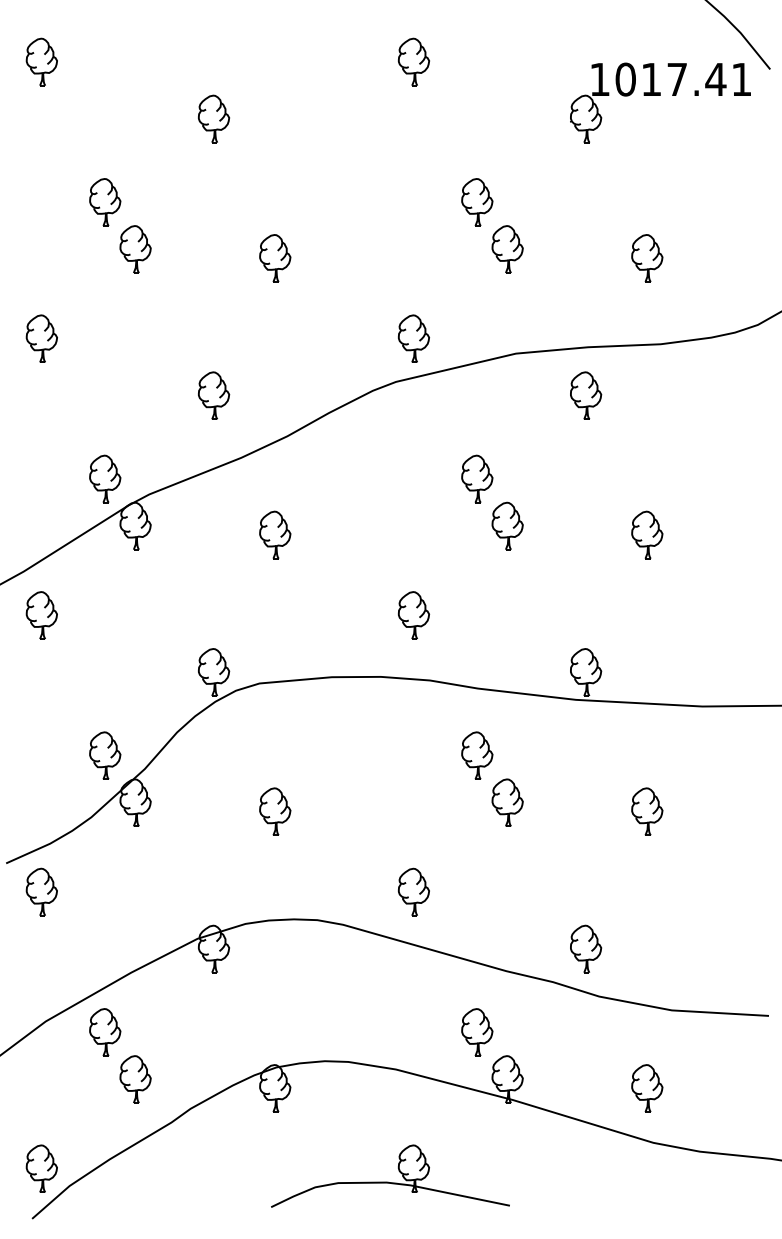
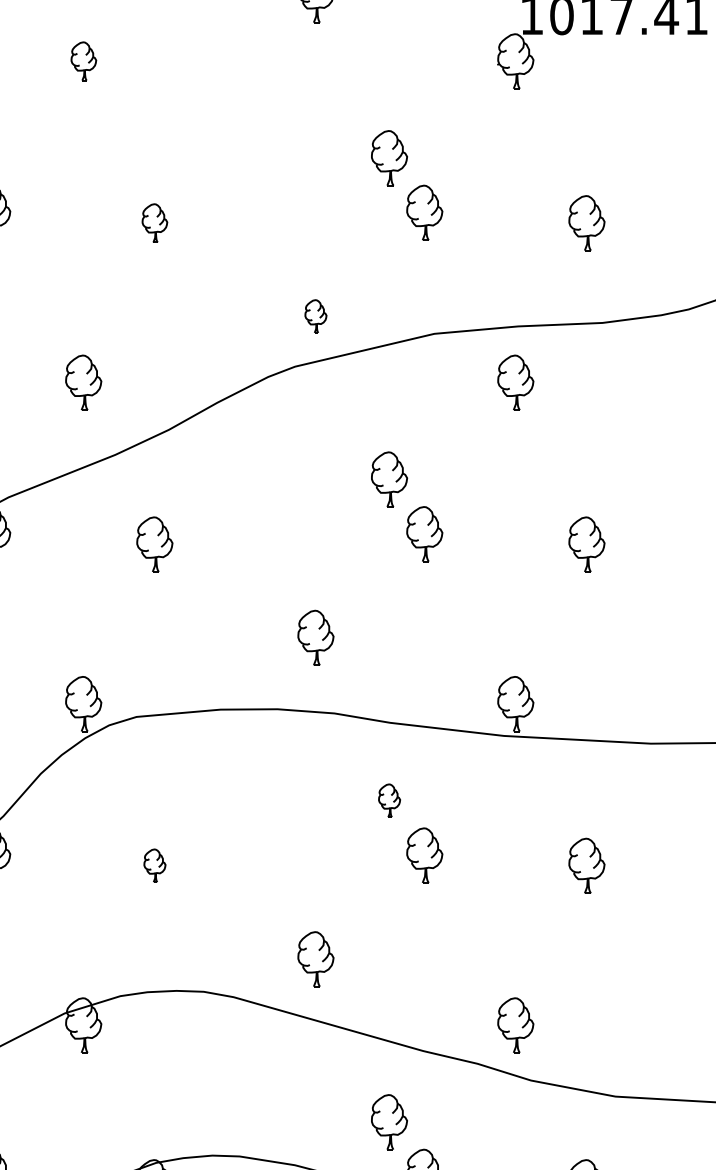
part: (214, 118) -> (84, 60), size x0.7
part: (275, 258) -> (155, 223), size x0.7
part: (413, 338) -> (315, 316), size x0.6
part: (477, 755) -> (389, 800), size x0.6
part: (275, 811) -> (155, 865), size x0.6

